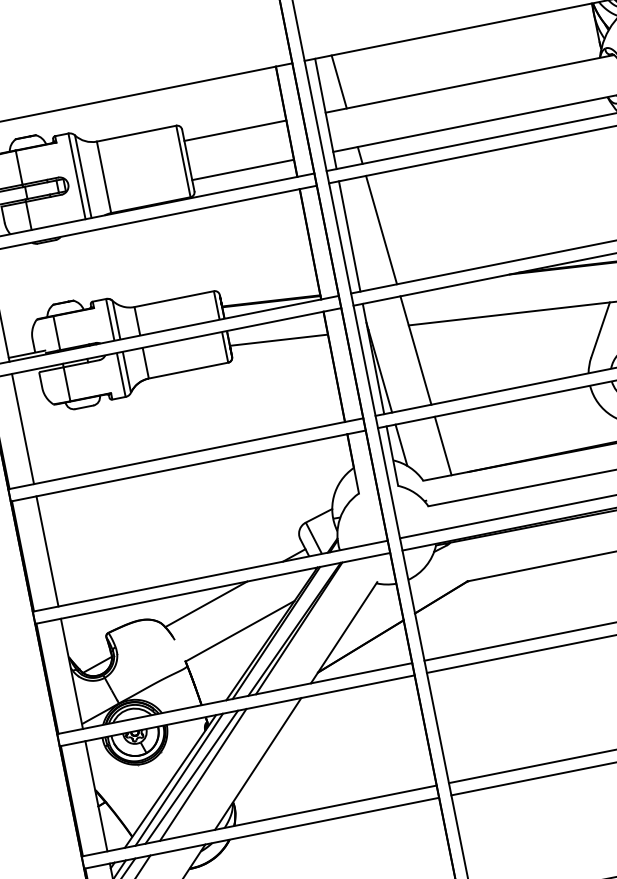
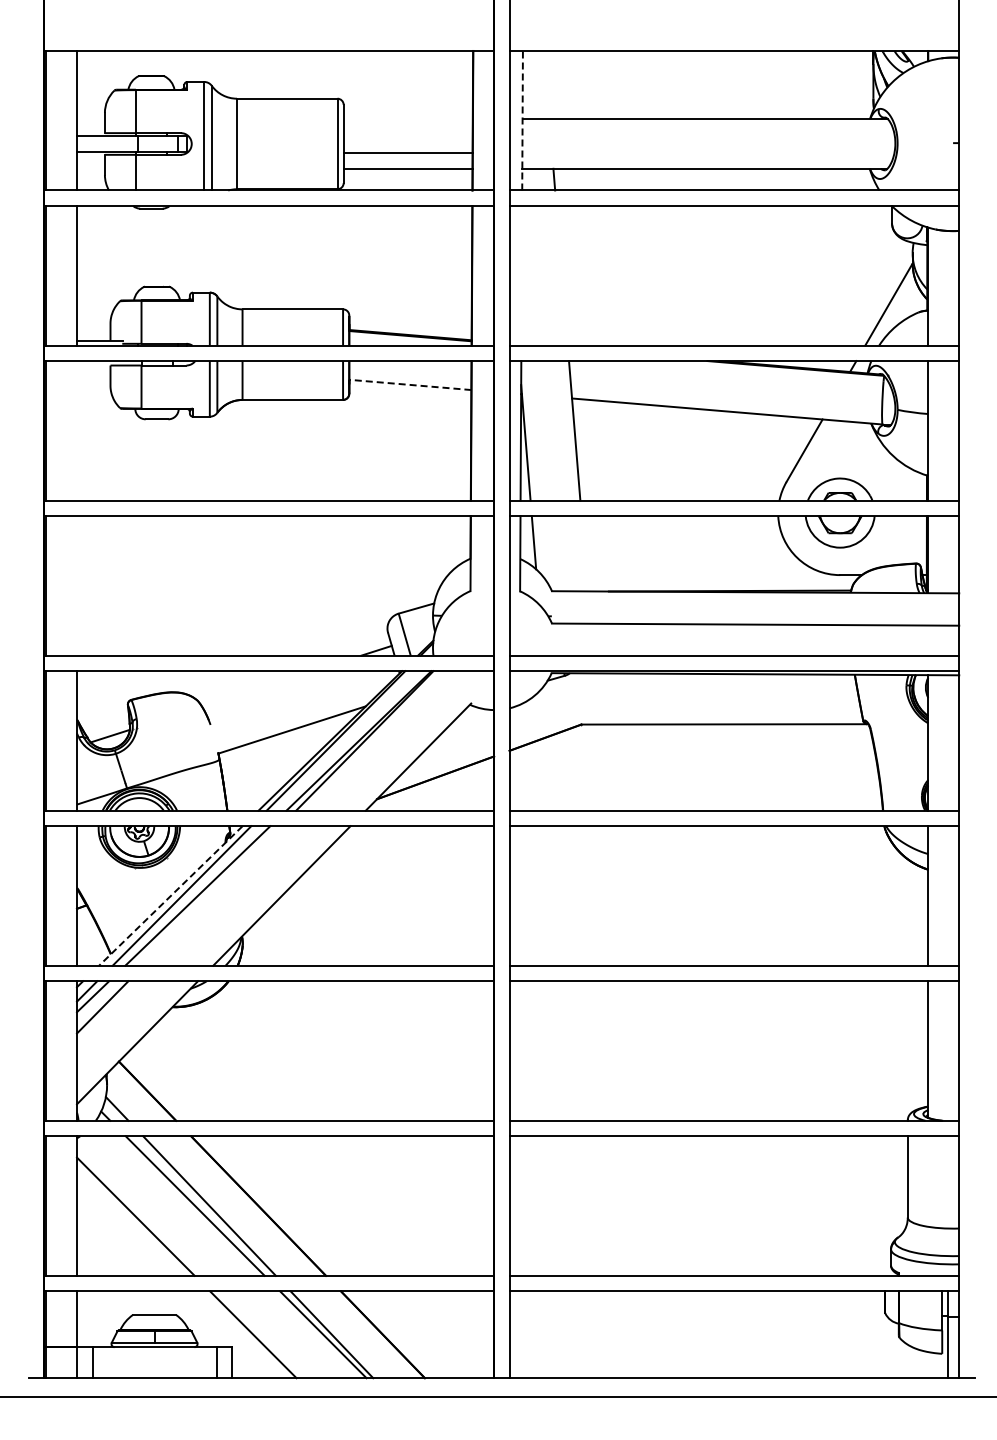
line: (339, 81) -> (546, 84), removed
line: (325, 113) -> (522, 120), solid -> dashed
line: (234, 131) -> (407, 153), moved
line: (381, 229) -> (561, 275), removed
line: (349, 236) -> (521, 275), removed
line: (278, 340) -> (409, 384), solid -> dashed
line: (23, 428) -> (77, 430), removed
line: (443, 445) -> (584, 553), removed
line: (47, 551) -> (77, 585), removed
line: (206, 604) -> (257, 688), removed
line: (202, 774) -> (211, 895), removed
line: (170, 781) -> (170, 896), solid -> dashed

